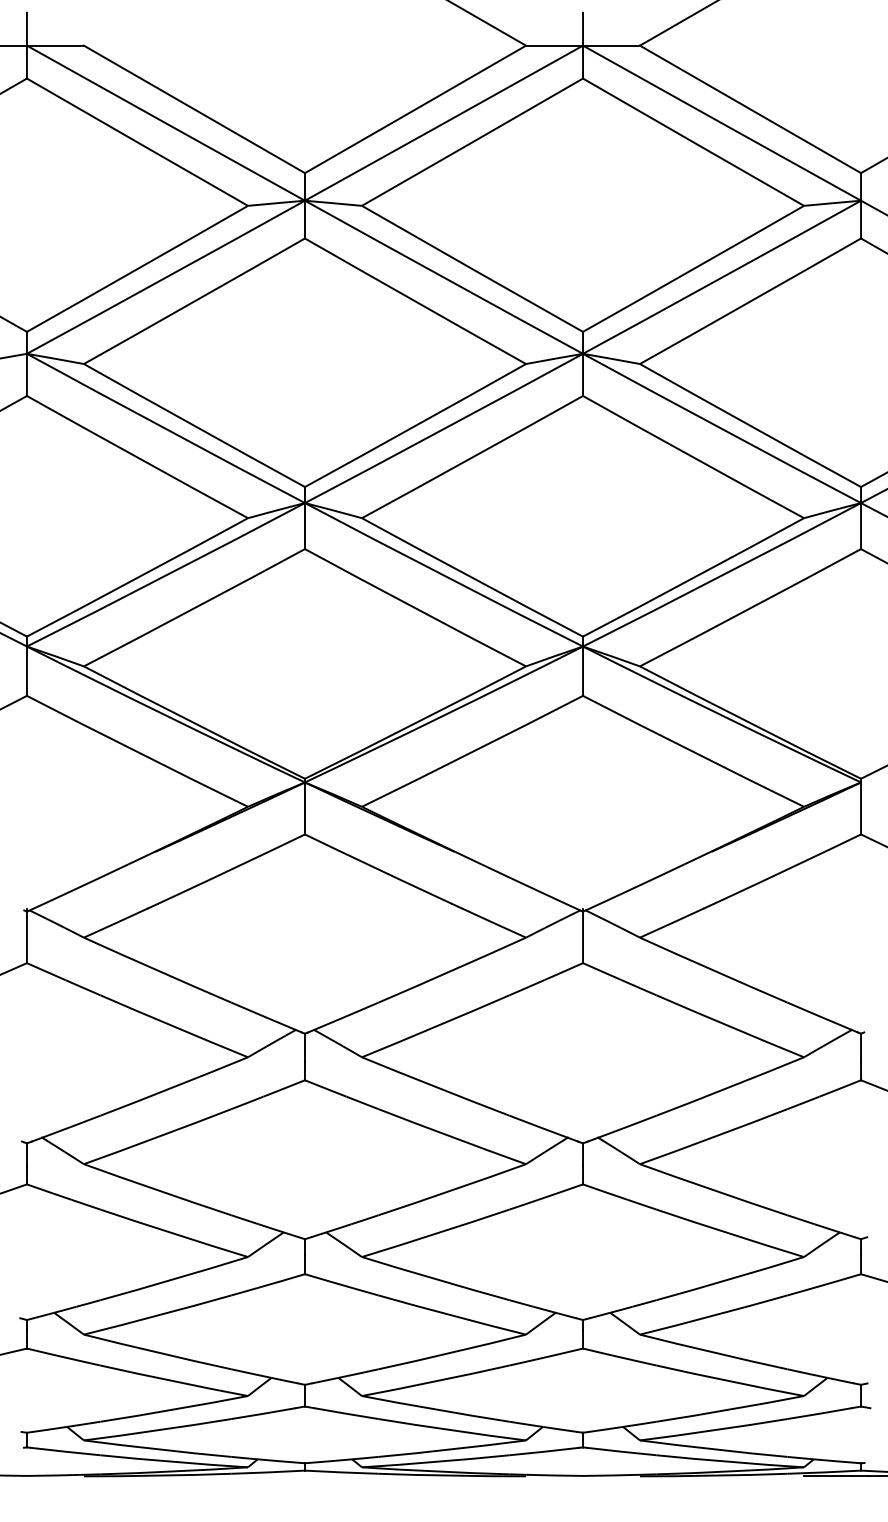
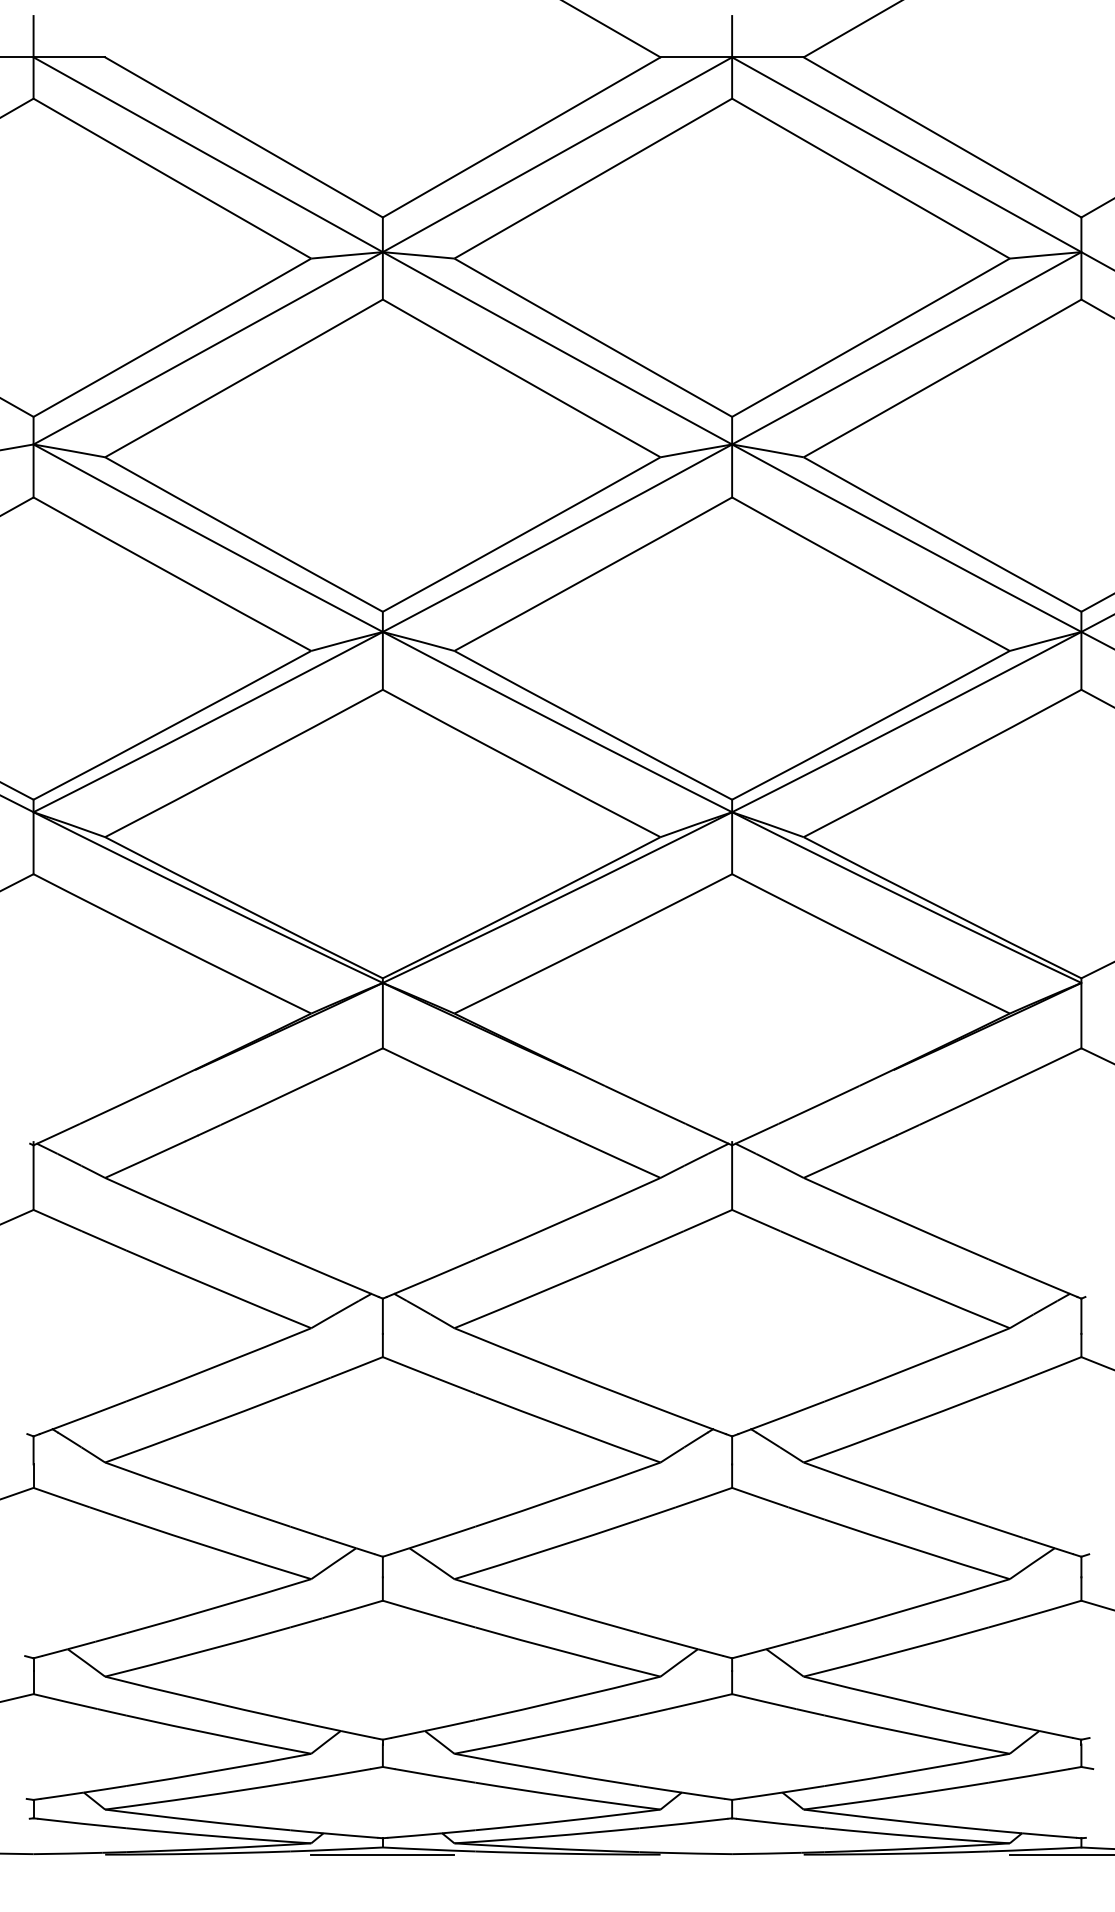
line: (304, 1476) -> (382, 1854), added

